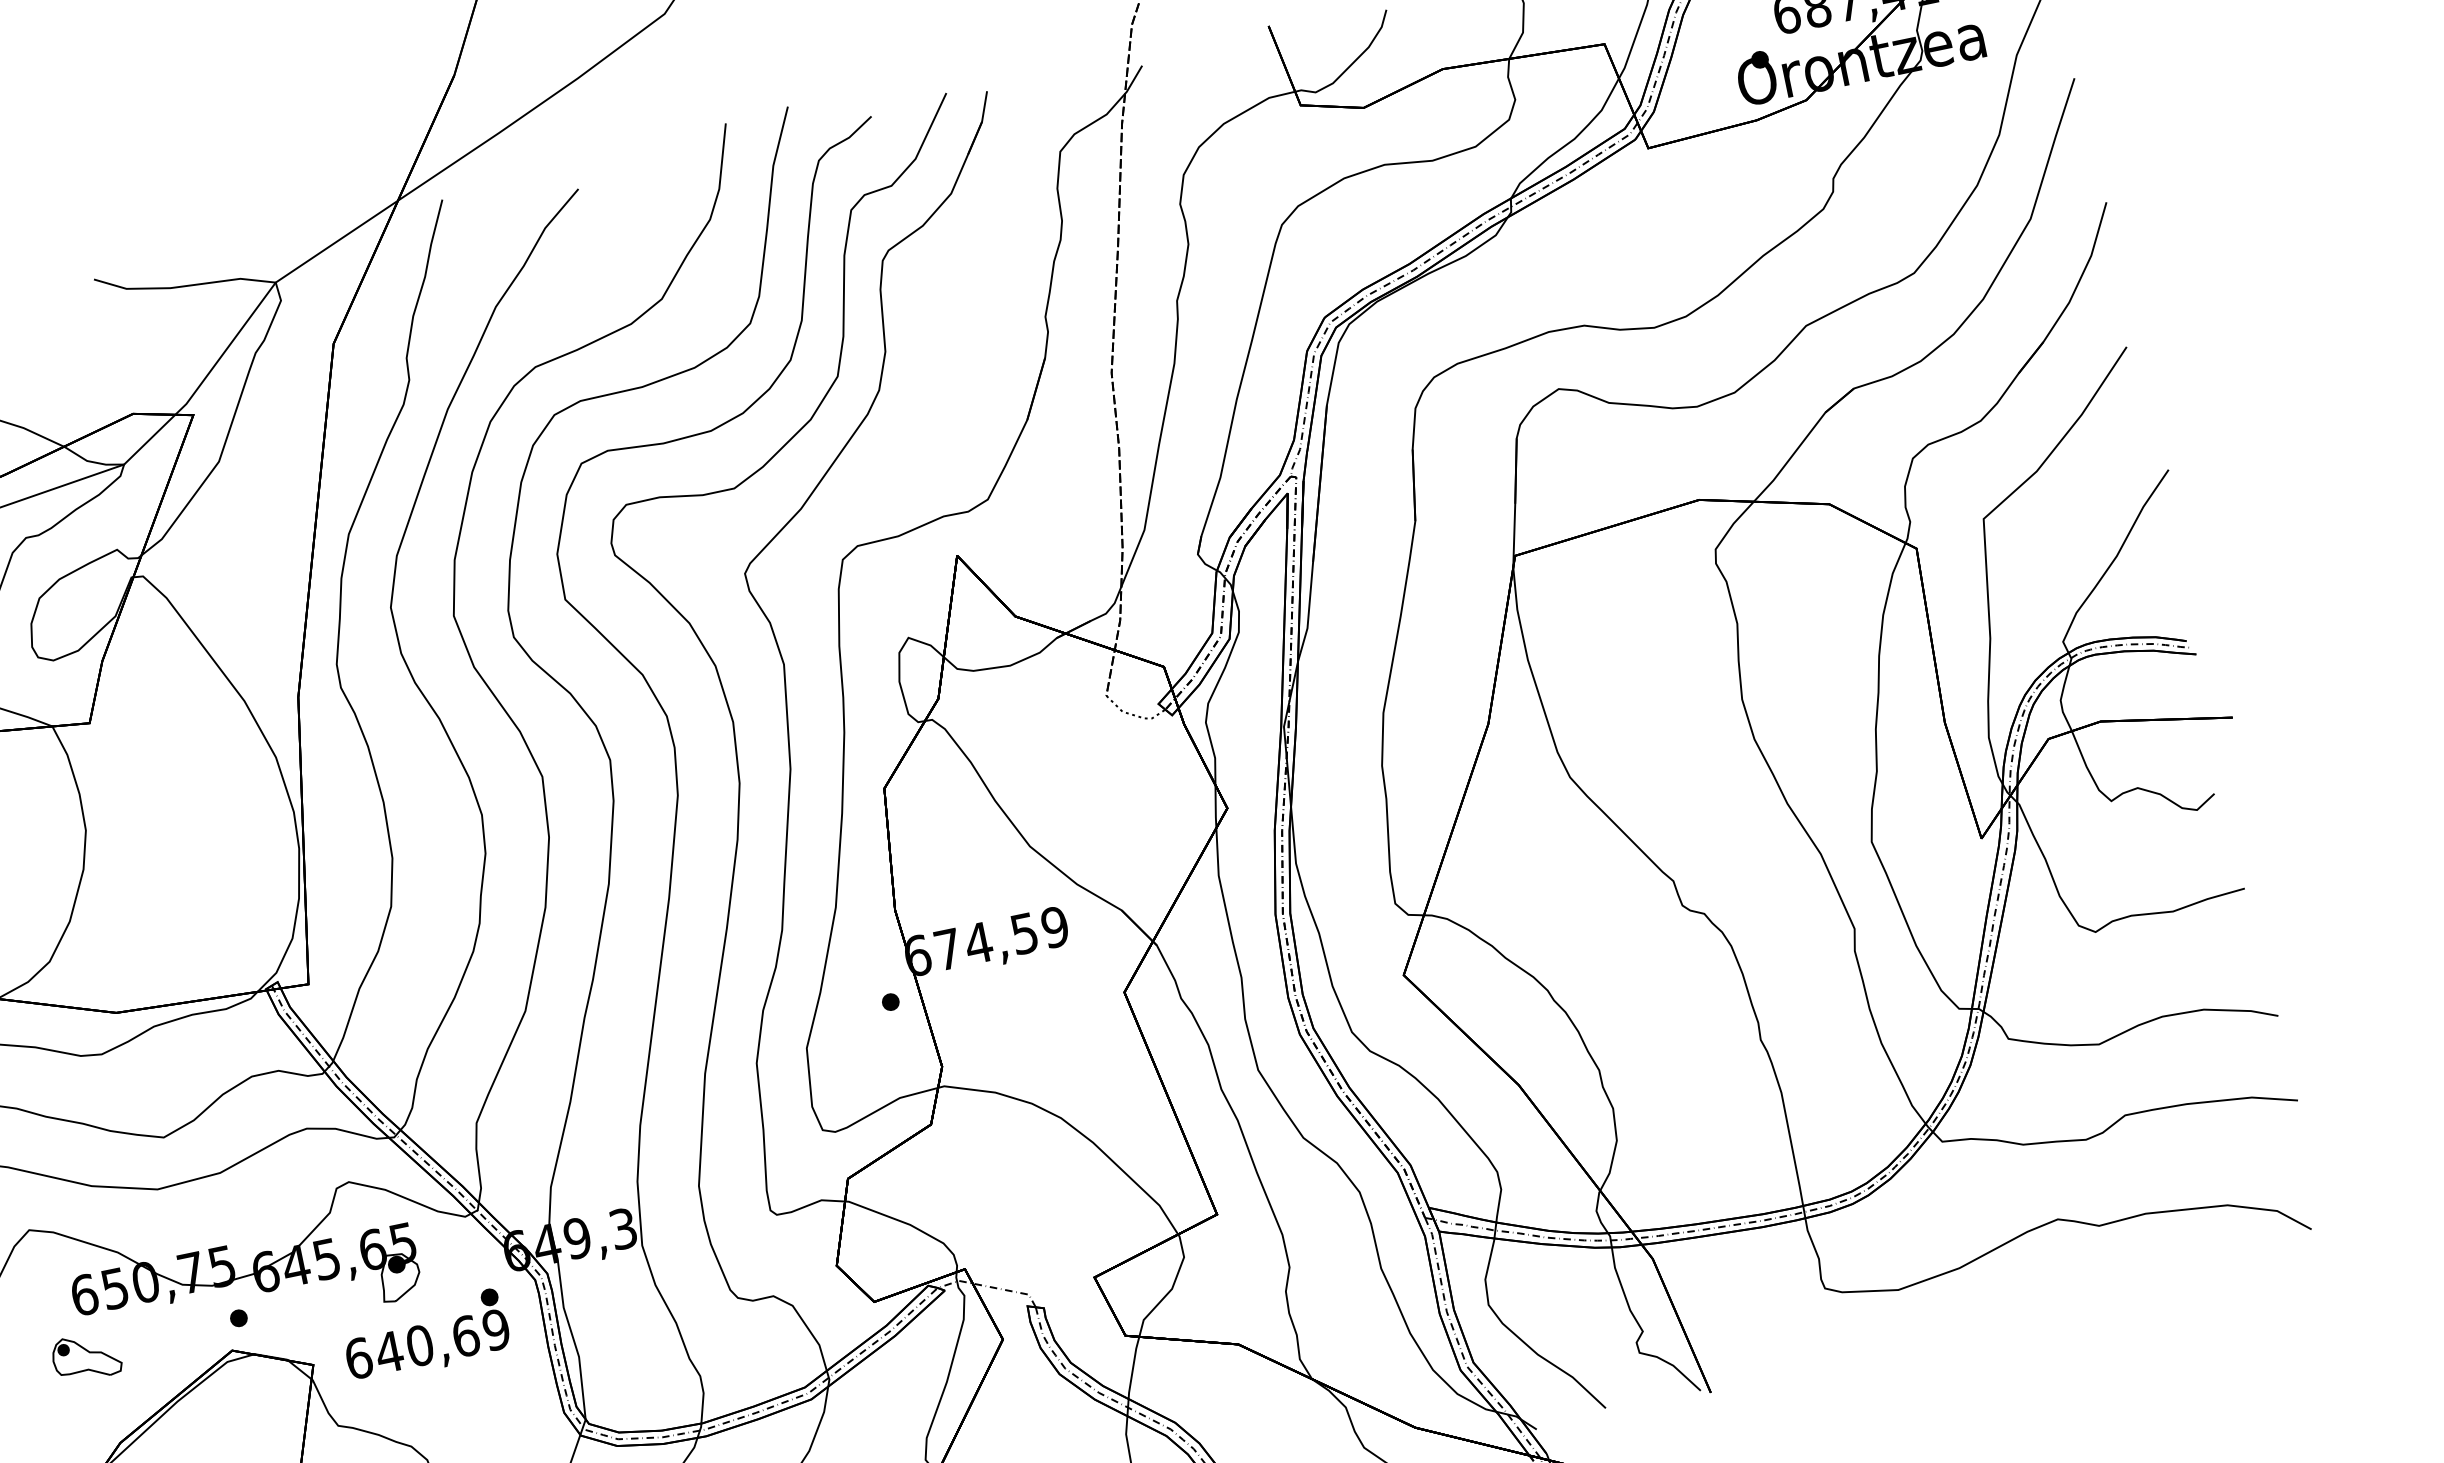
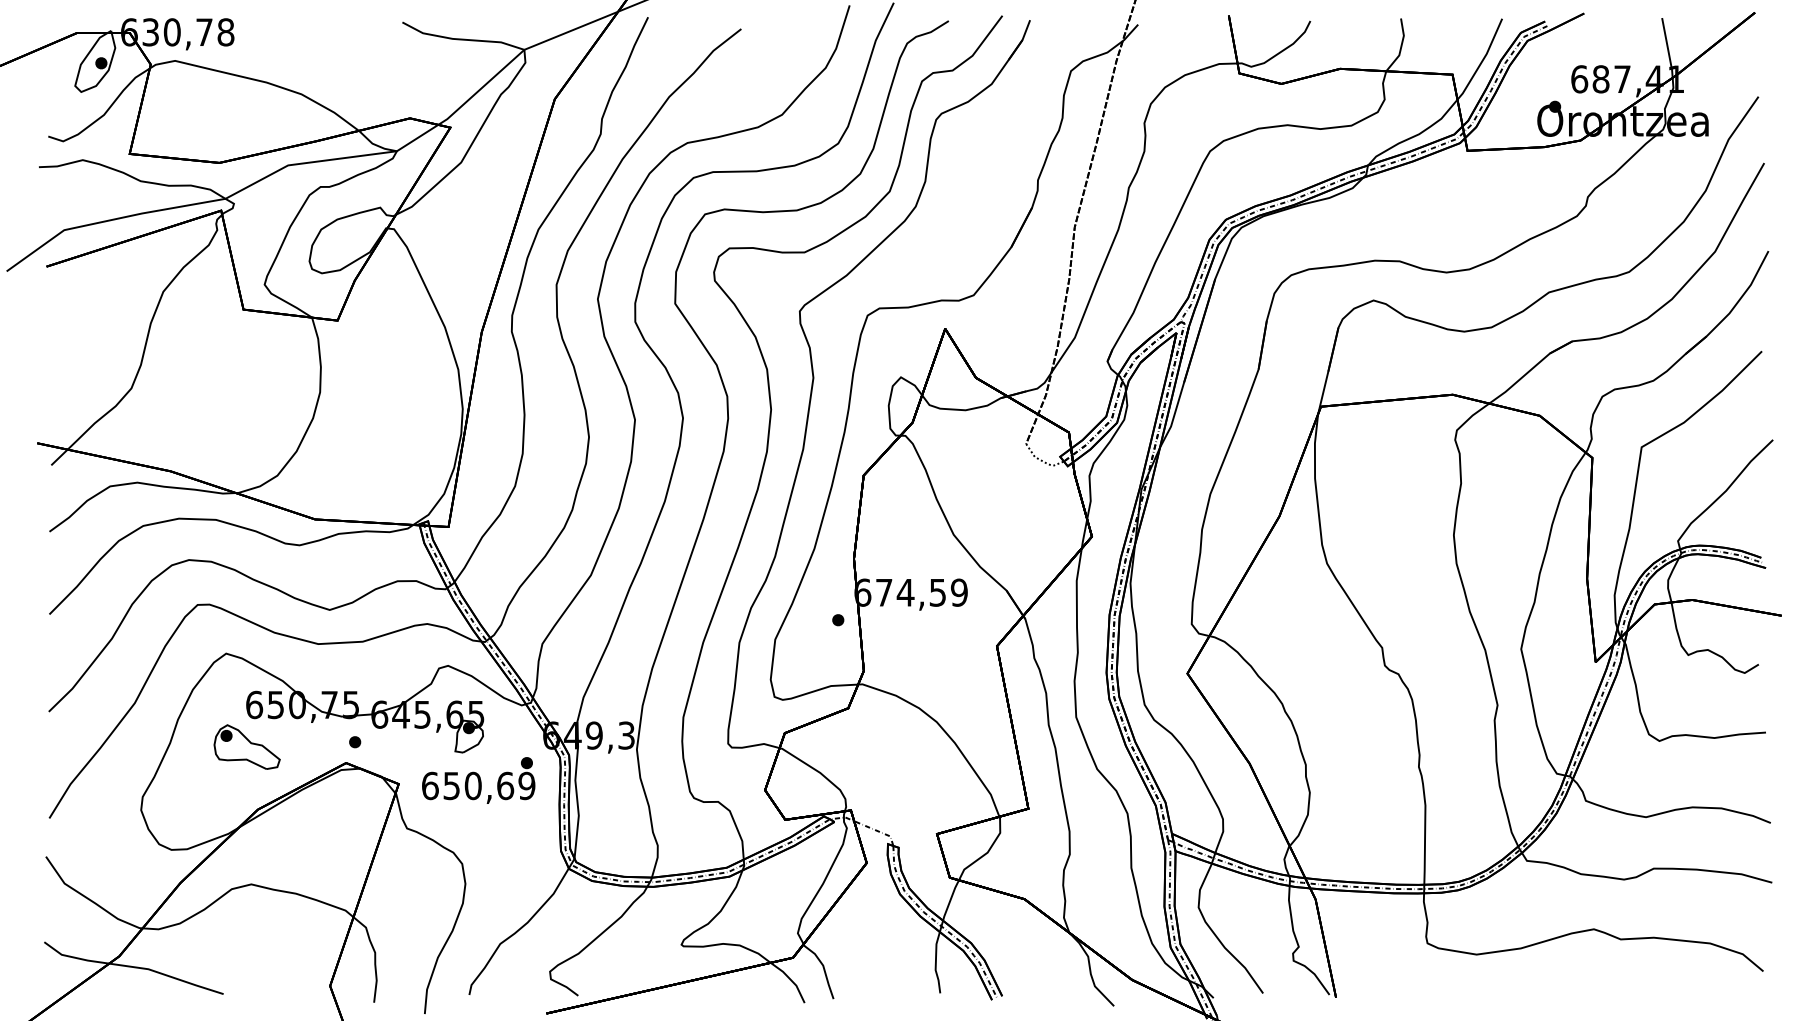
text: (389, 1352) -> (451, 786), 640,69 -> 650,69
part: (85, 1356) -> (246, 746), size x1.43

